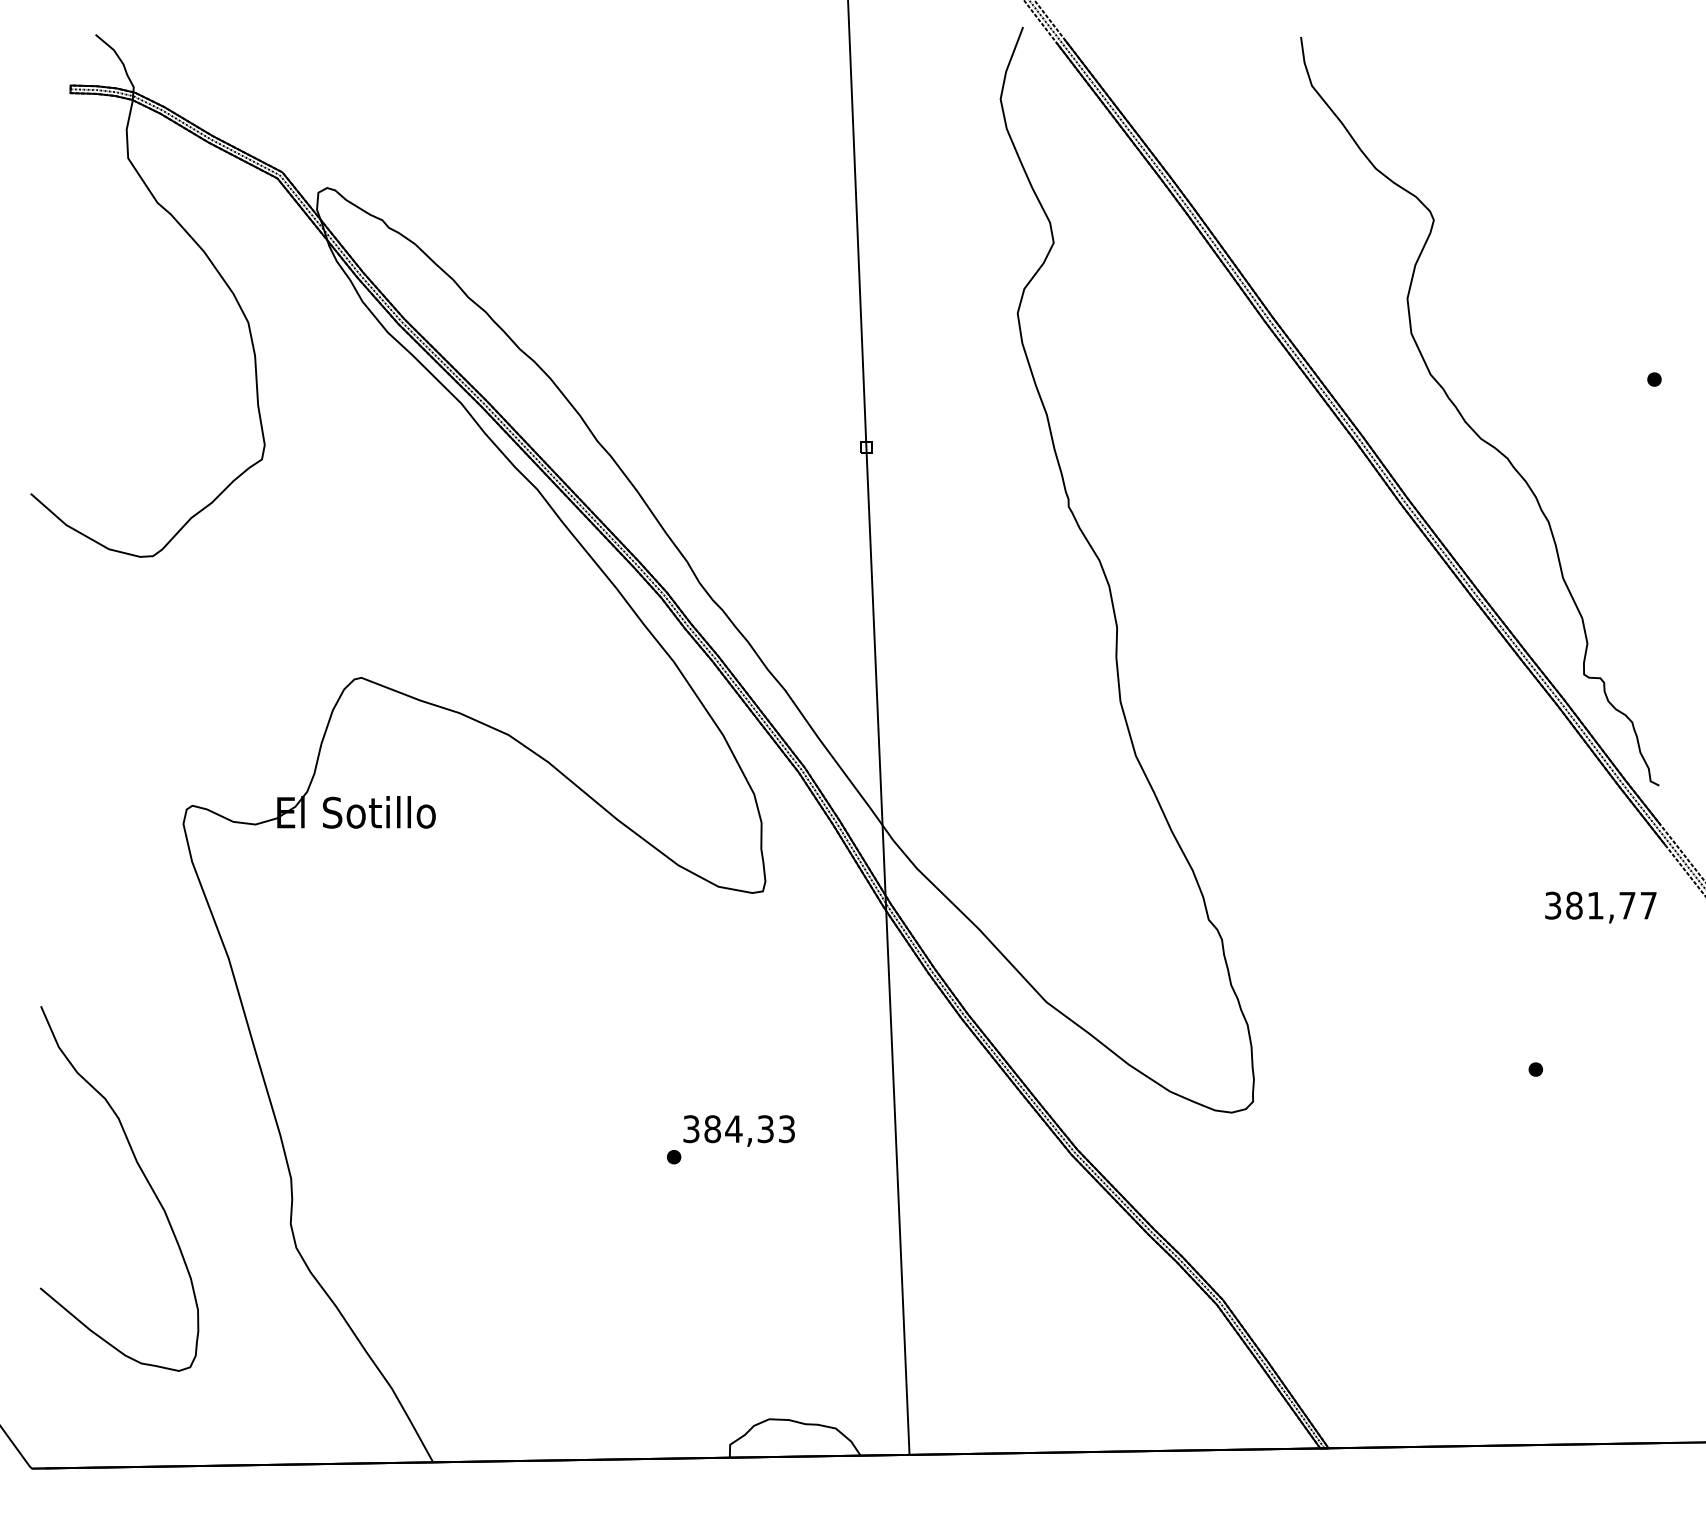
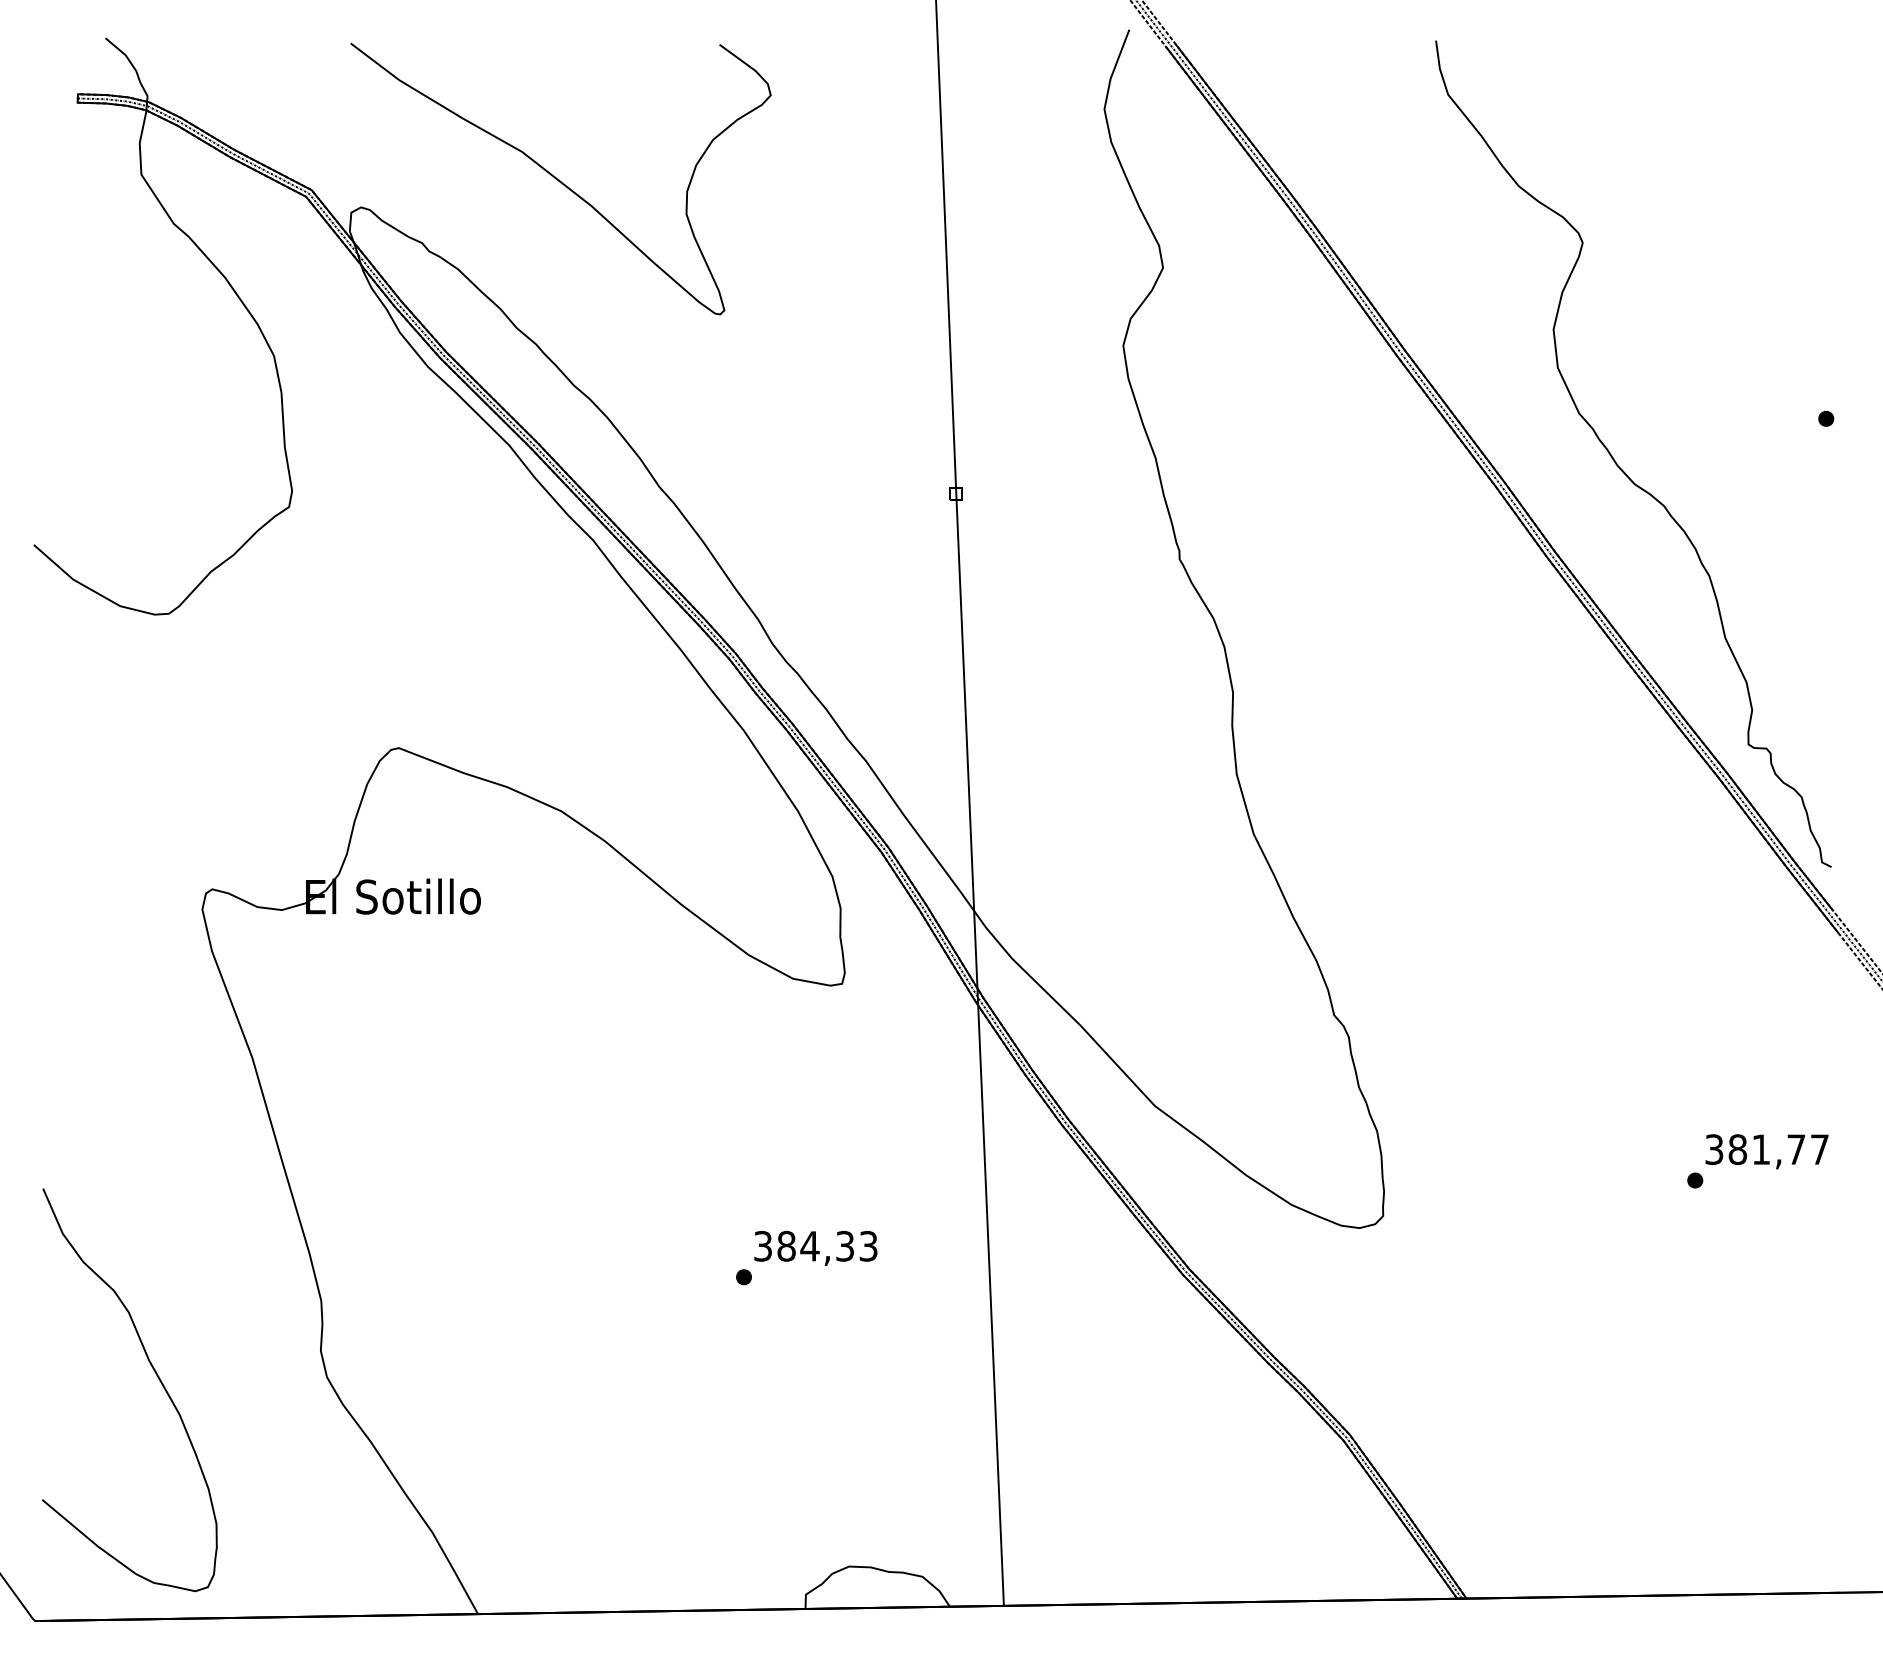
curve: (506, 162) -> (559, 179), added
text: (1600, 907) -> (1766, 1151), moved
curve: (142, 1174) -> (155, 1374), moved

